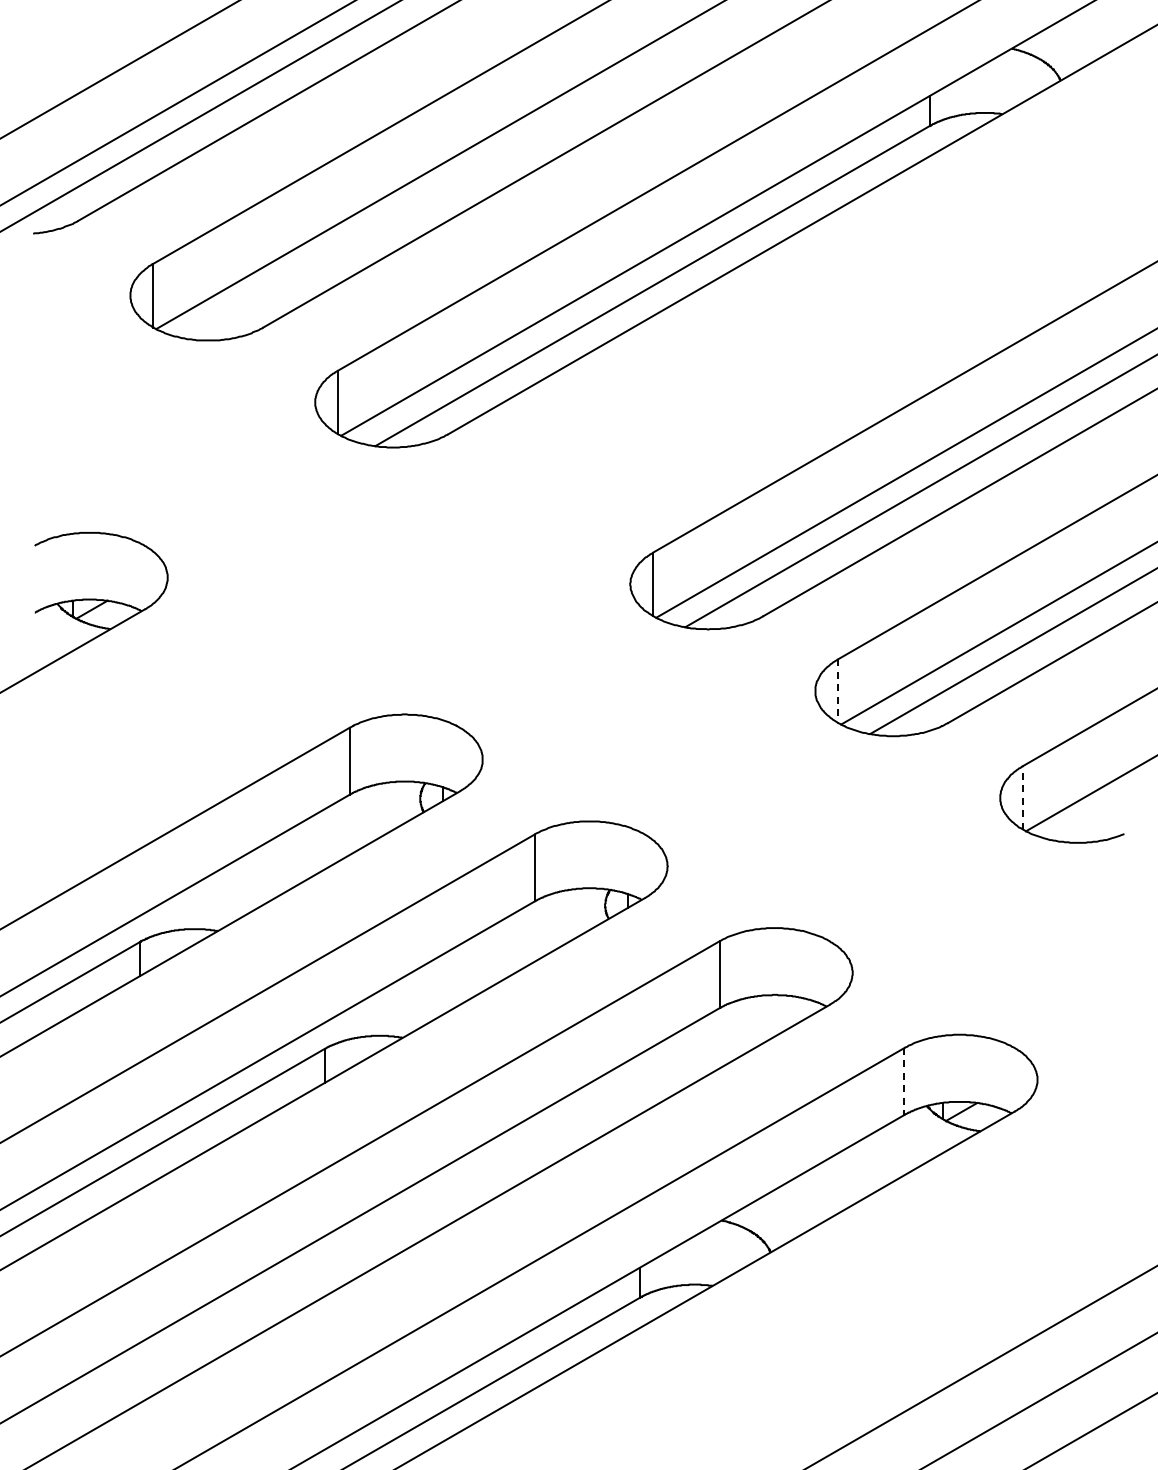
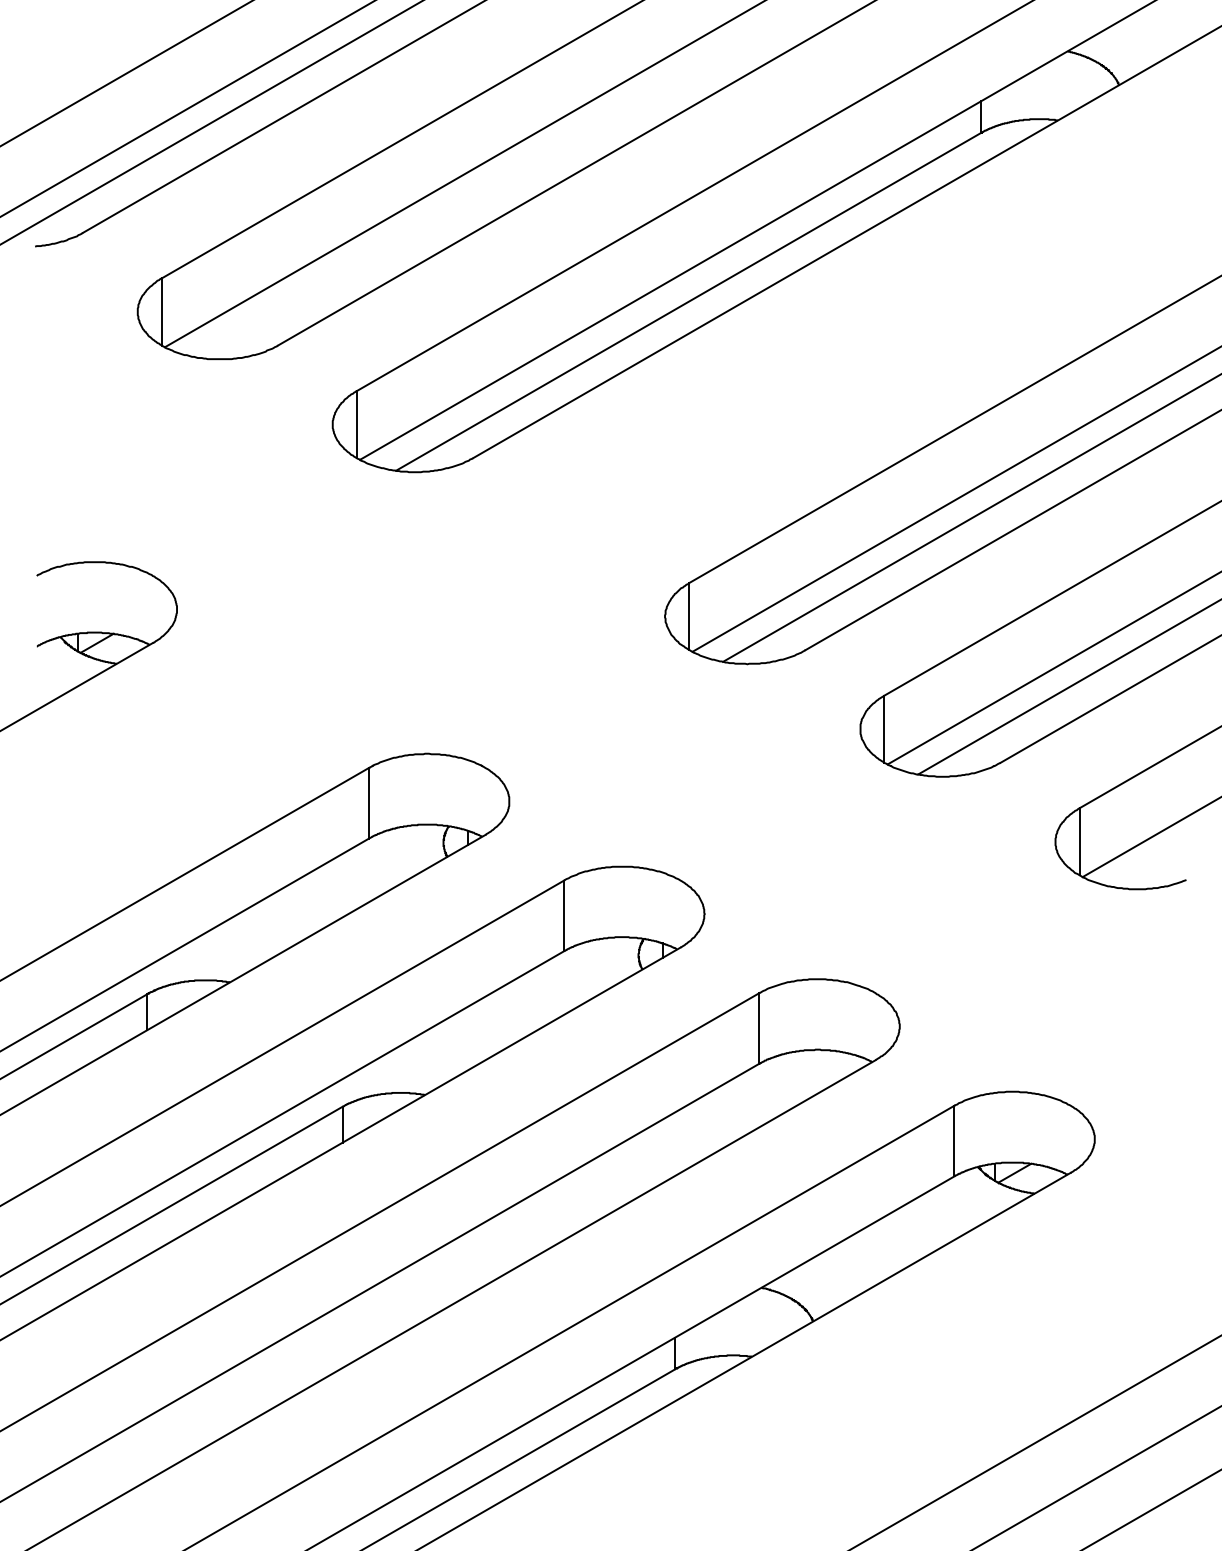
line: (838, 691) -> (884, 729), dashed -> solid
line: (1023, 797) -> (1079, 841), dashed -> solid
line: (904, 1082) -> (954, 1142), dashed -> solid

